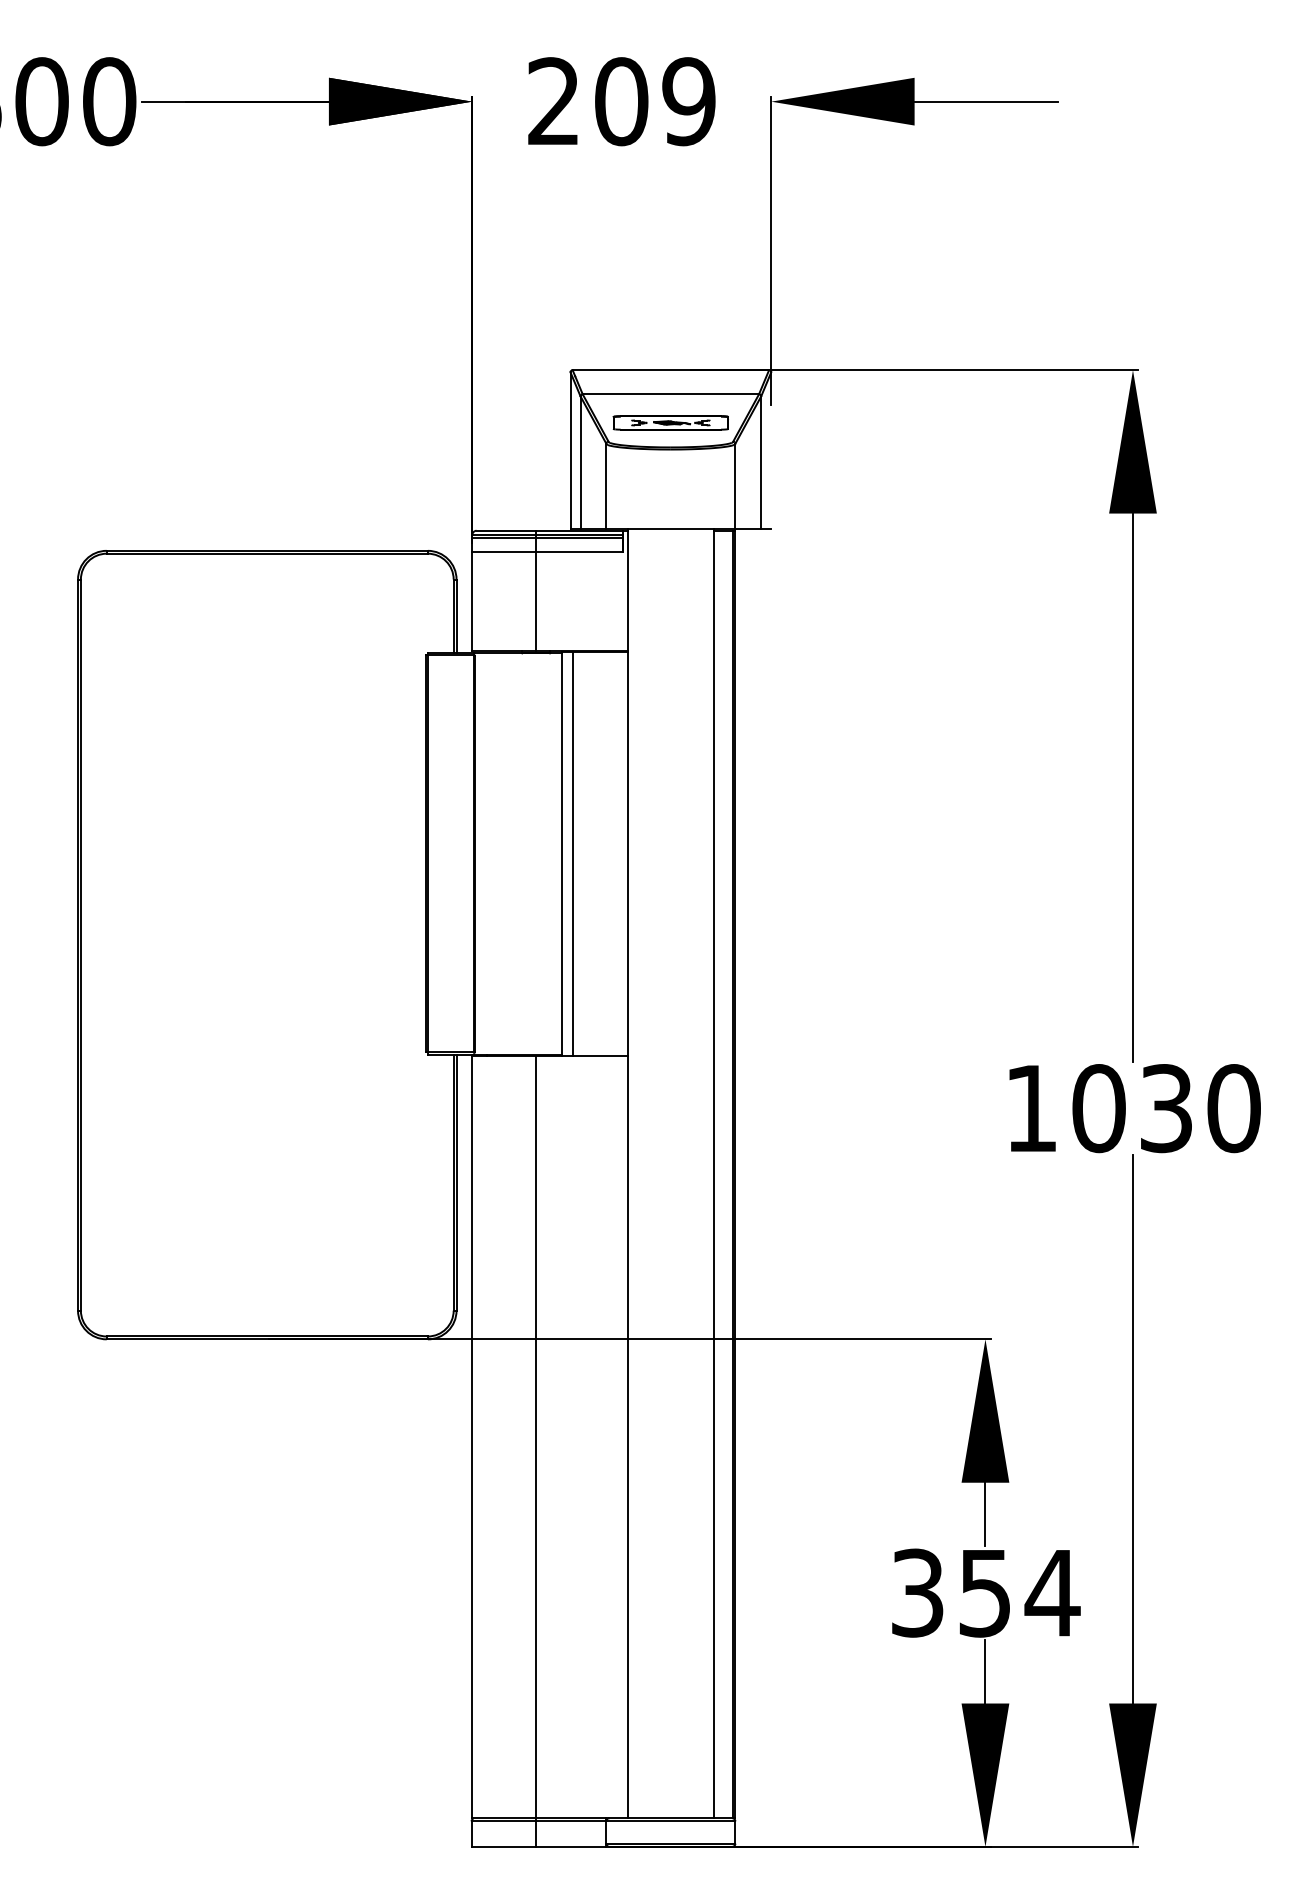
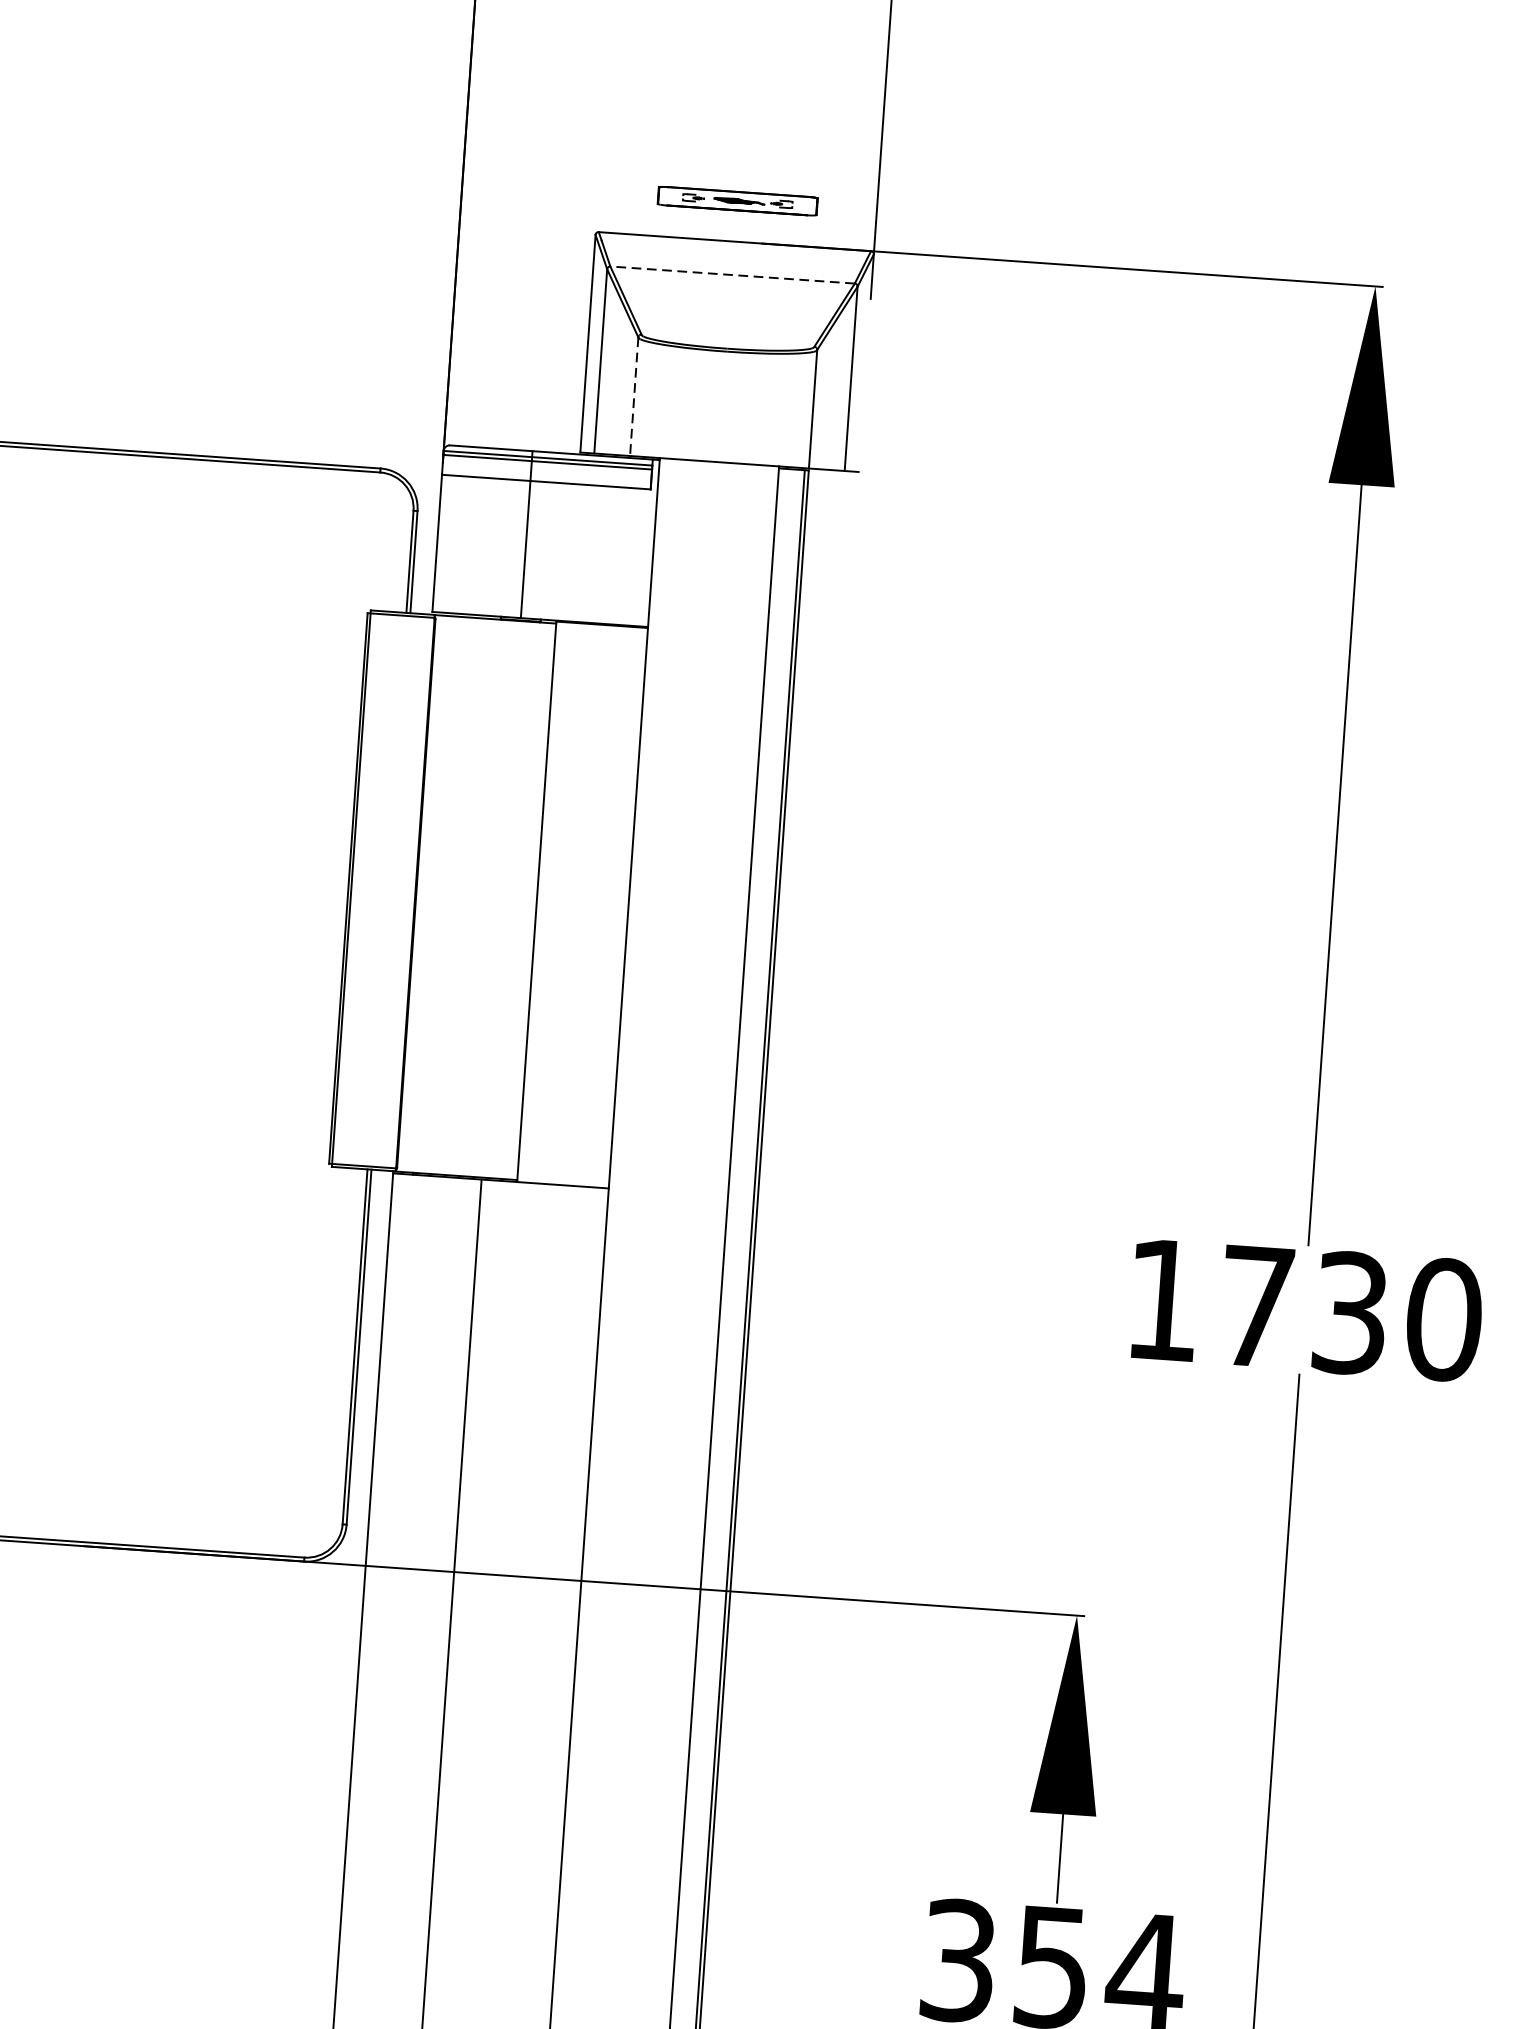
line: (670, 394) -> (732, 275), solid -> dashed
part: (670, 422) -> (737, 200), moved
line: (606, 486) -> (634, 396), solid -> dashed
line: (573, 853) -> (553, 902), removed
text: (1098, 1108) -> (1256, 1306), 1030 -> 1730

